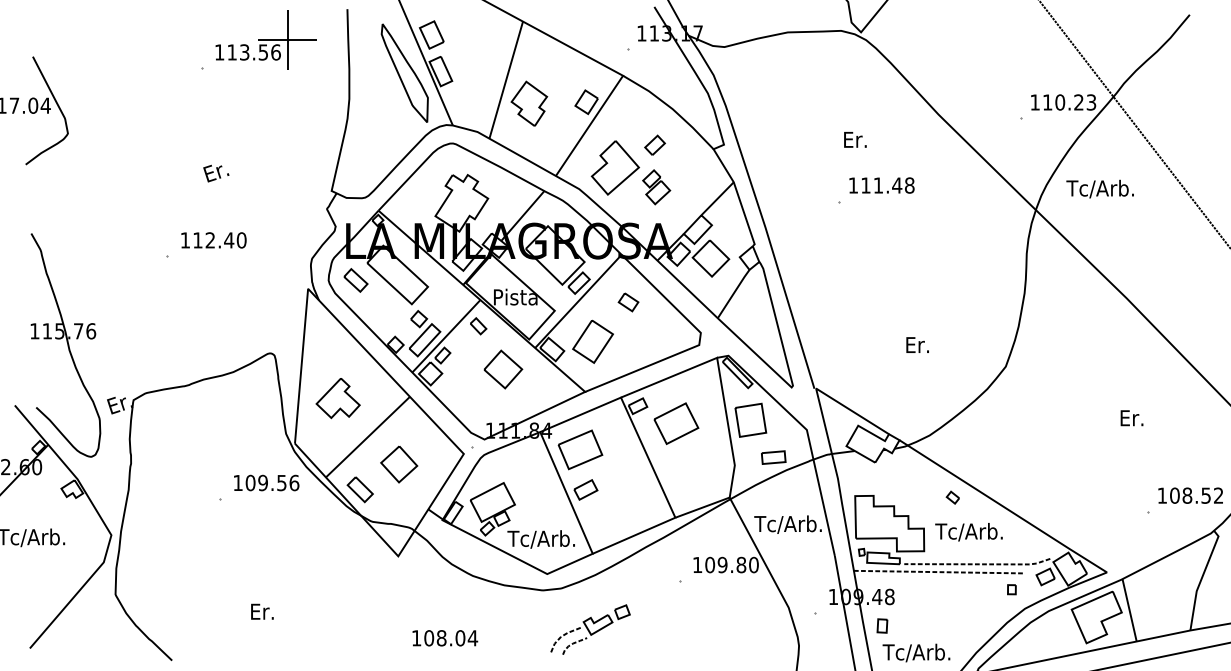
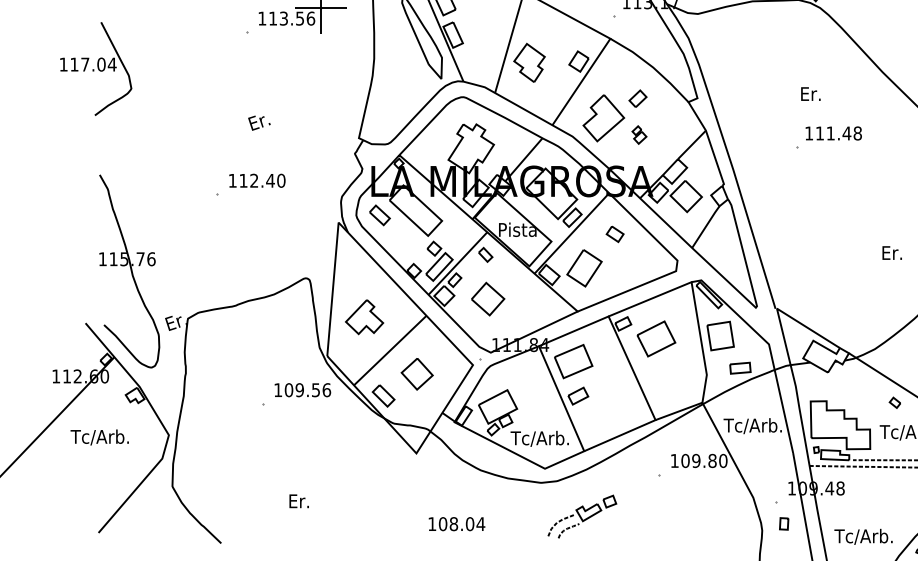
part: (656, 187) -> (639, 135), size x0.6
text: (917, 344) -> (892, 252), moved
part: (503, 369) -> (488, 299), moved
part: (882, 625) -> (784, 523), moved

